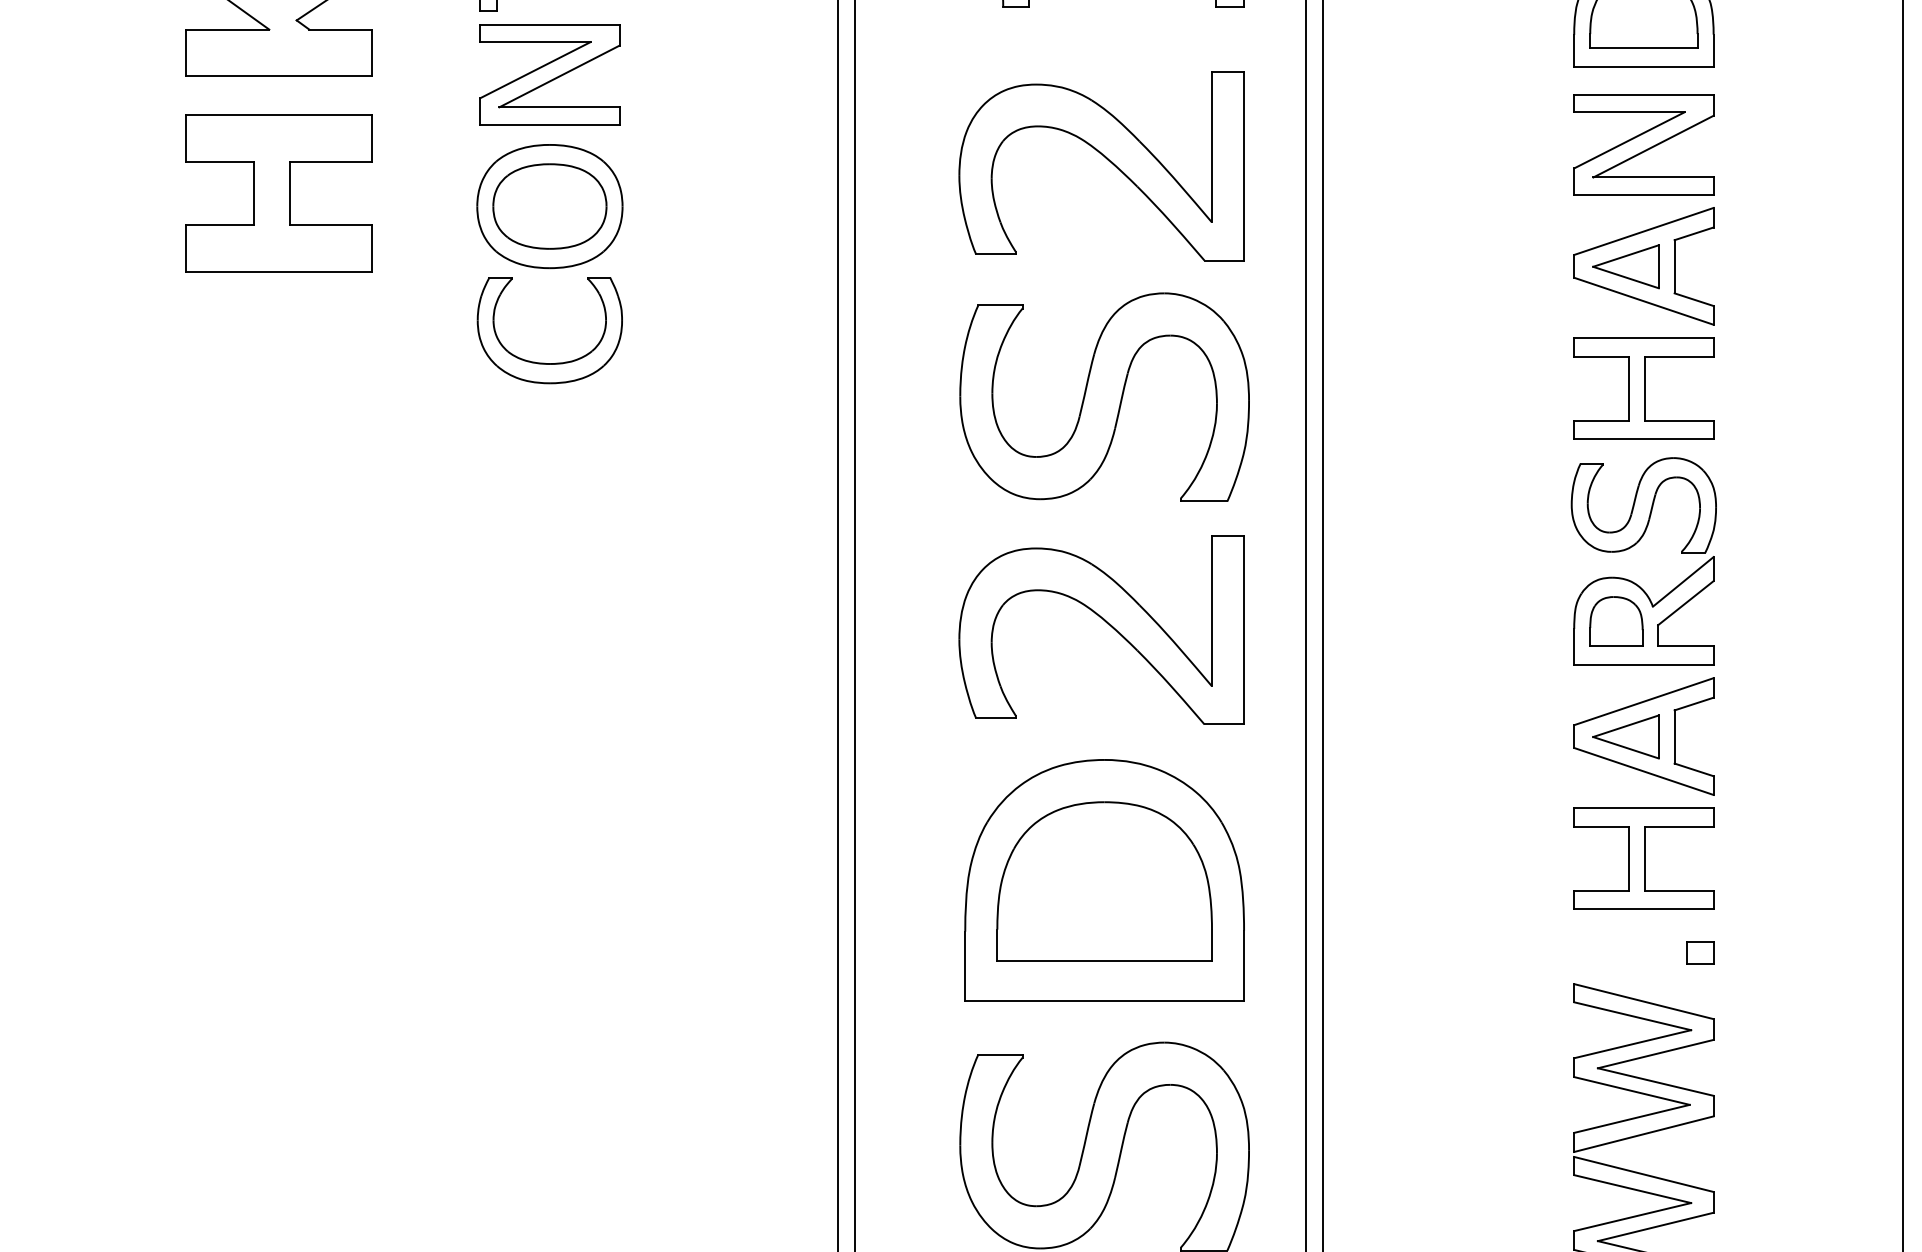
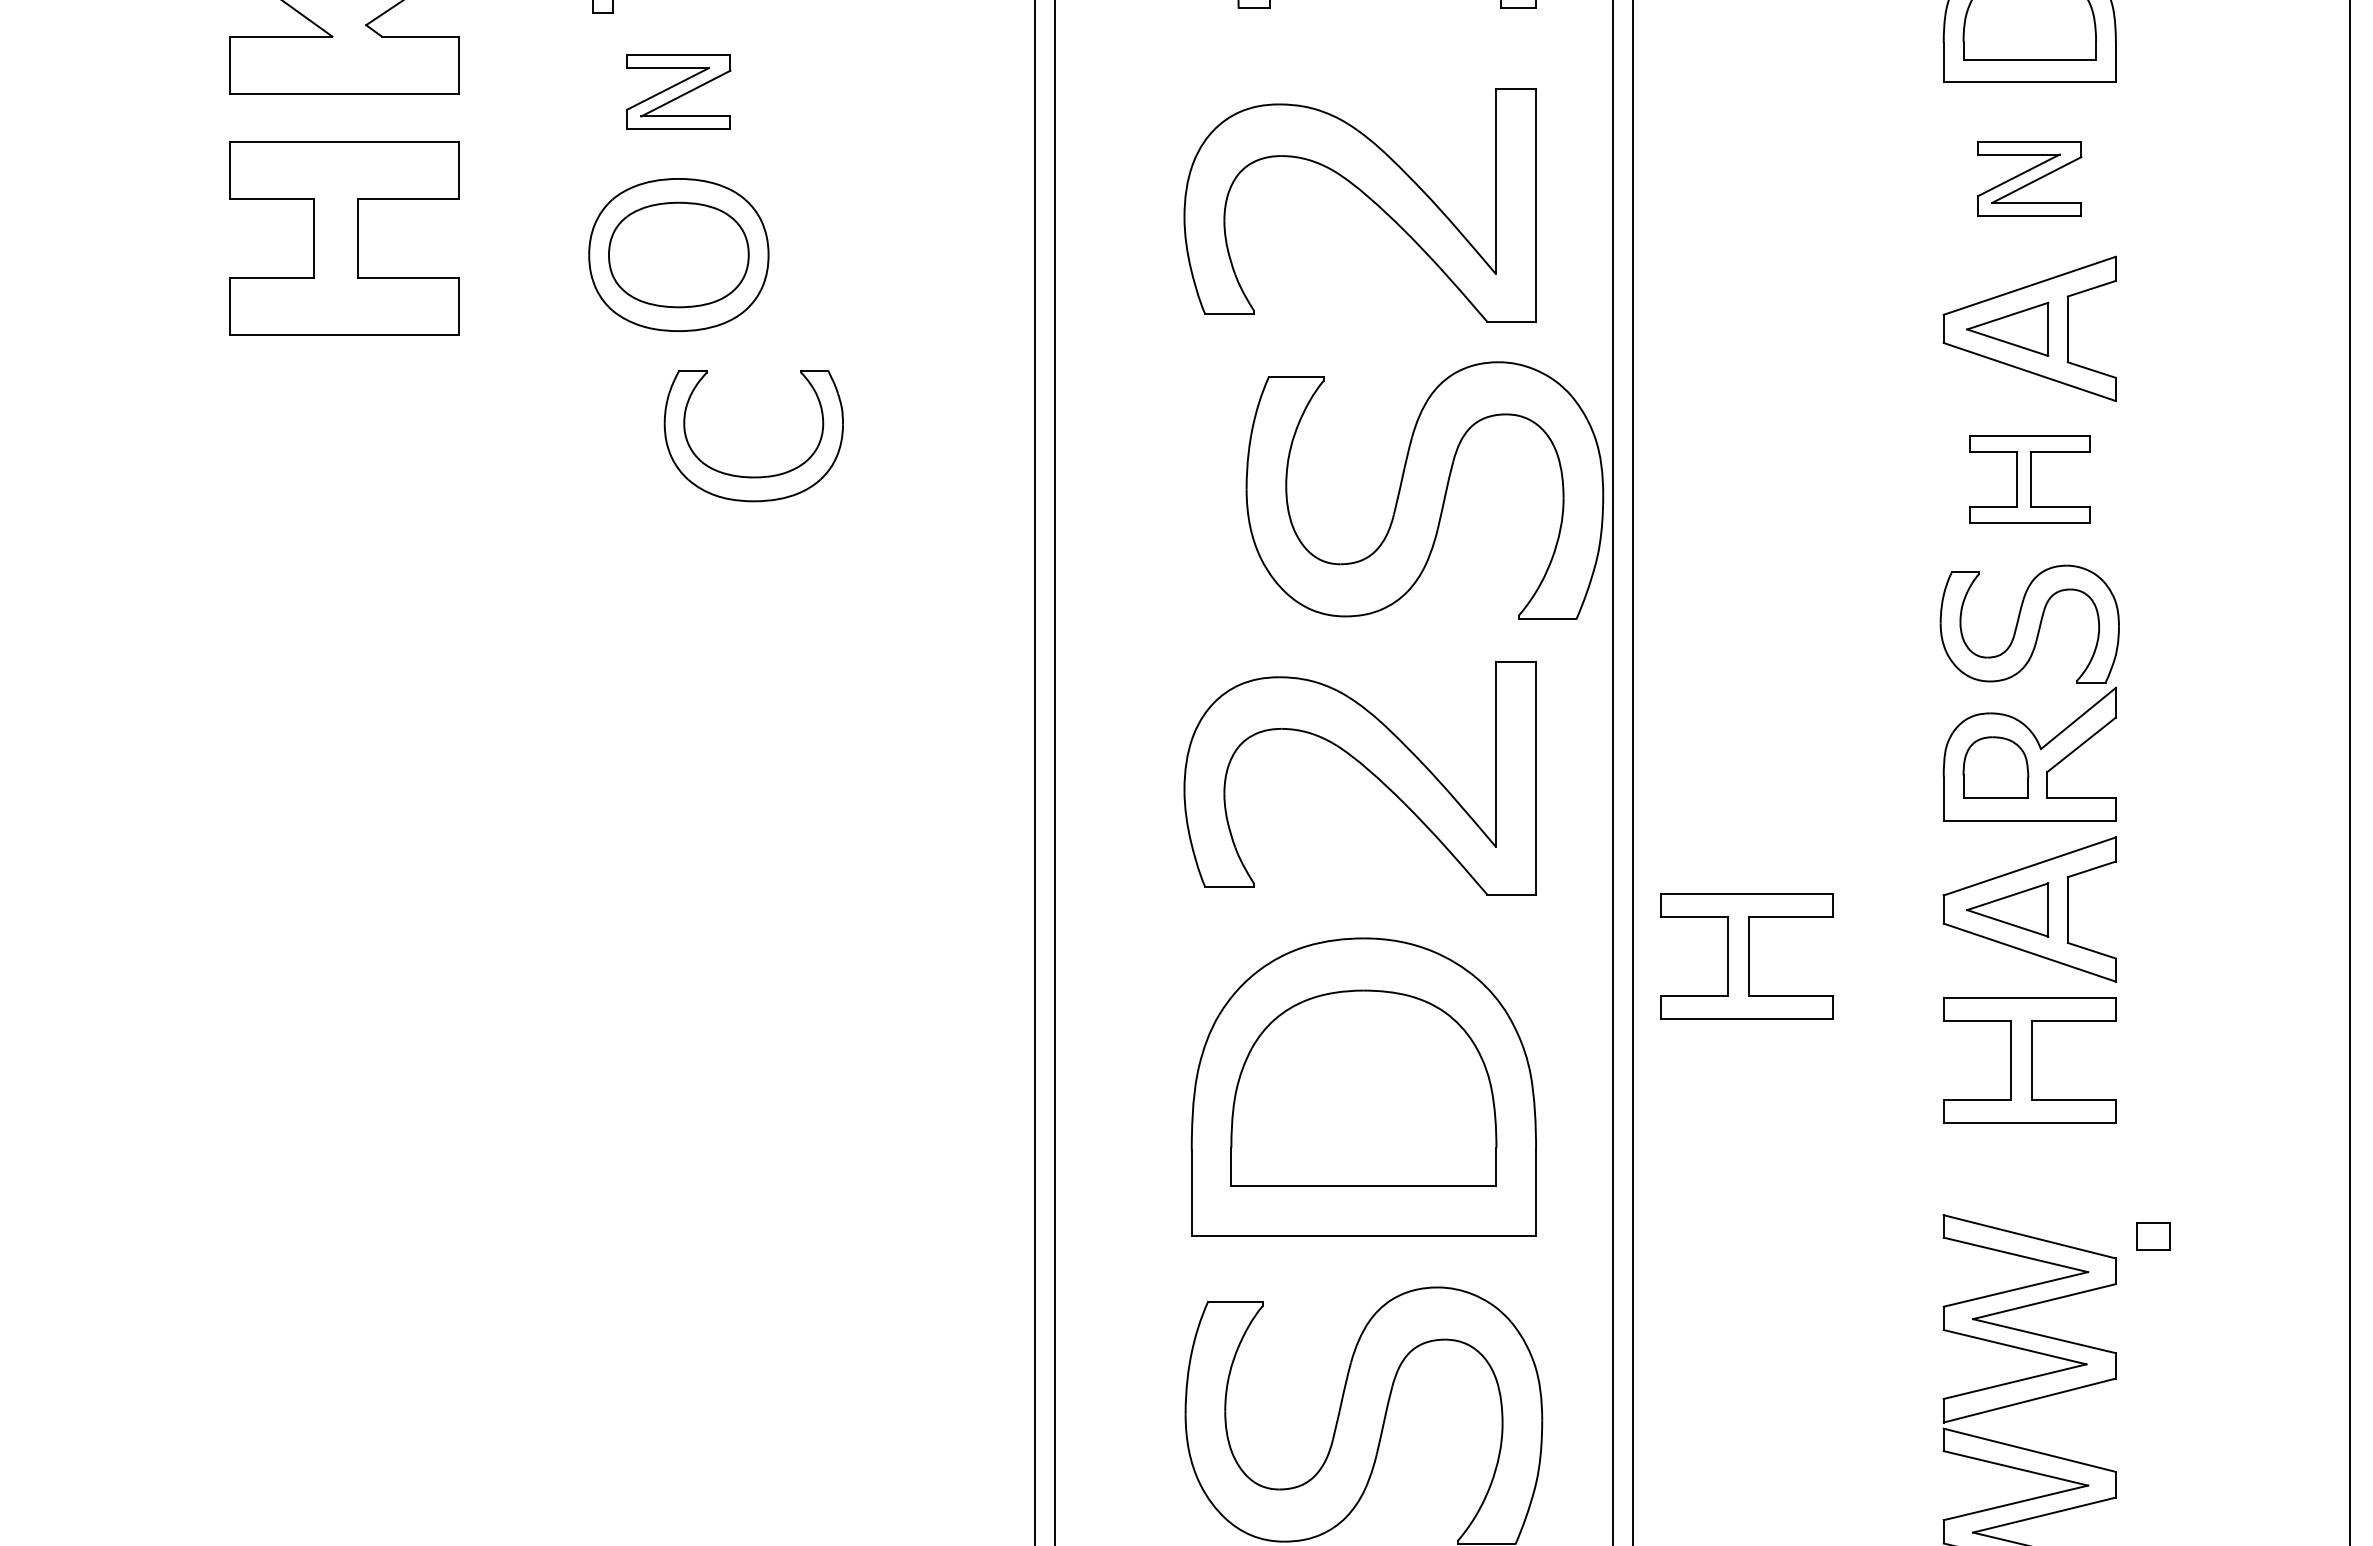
part: (549, 74) -> (678, 92), size x0.6
part: (1643, 144) -> (2029, 178), size x0.6
part: (549, 363) -> (753, 476), moved
part: (1643, 388) -> (2029, 479), size x0.7
part: (1104, 397) -> (1424, 490), moved
part: (1414, 774) -> (1746, 956), added
part: (1700, 952) -> (2153, 1236), moved

